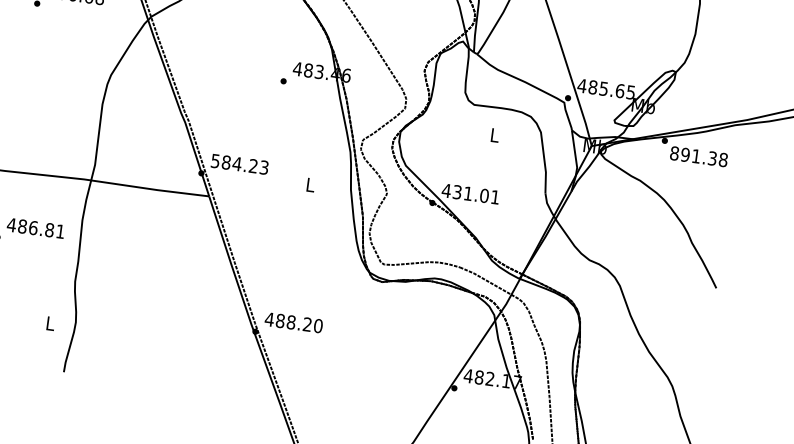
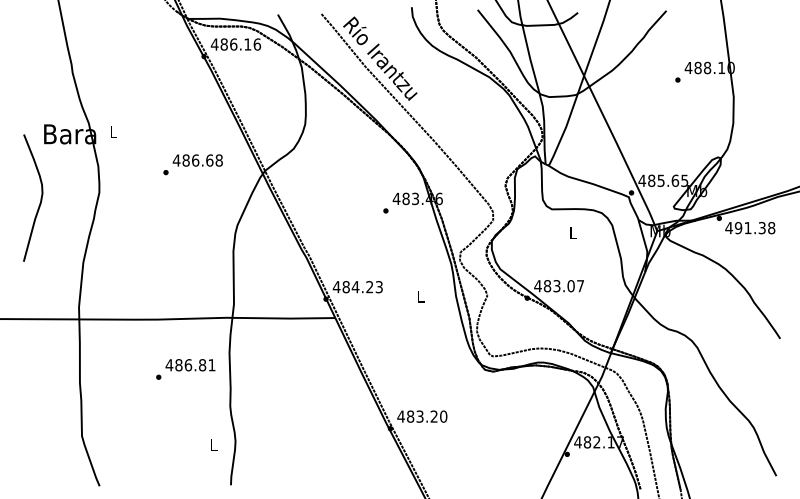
text: (673, 153) -> (728, 228), 891.38 -> 491.38
text: (215, 161) -> (336, 287), 584.23 -> 484.23
text: (475, 195) -> (563, 286), 431.01 -> 483.07
text: (290, 322) -> (419, 416), 488.20 -> 483.20

